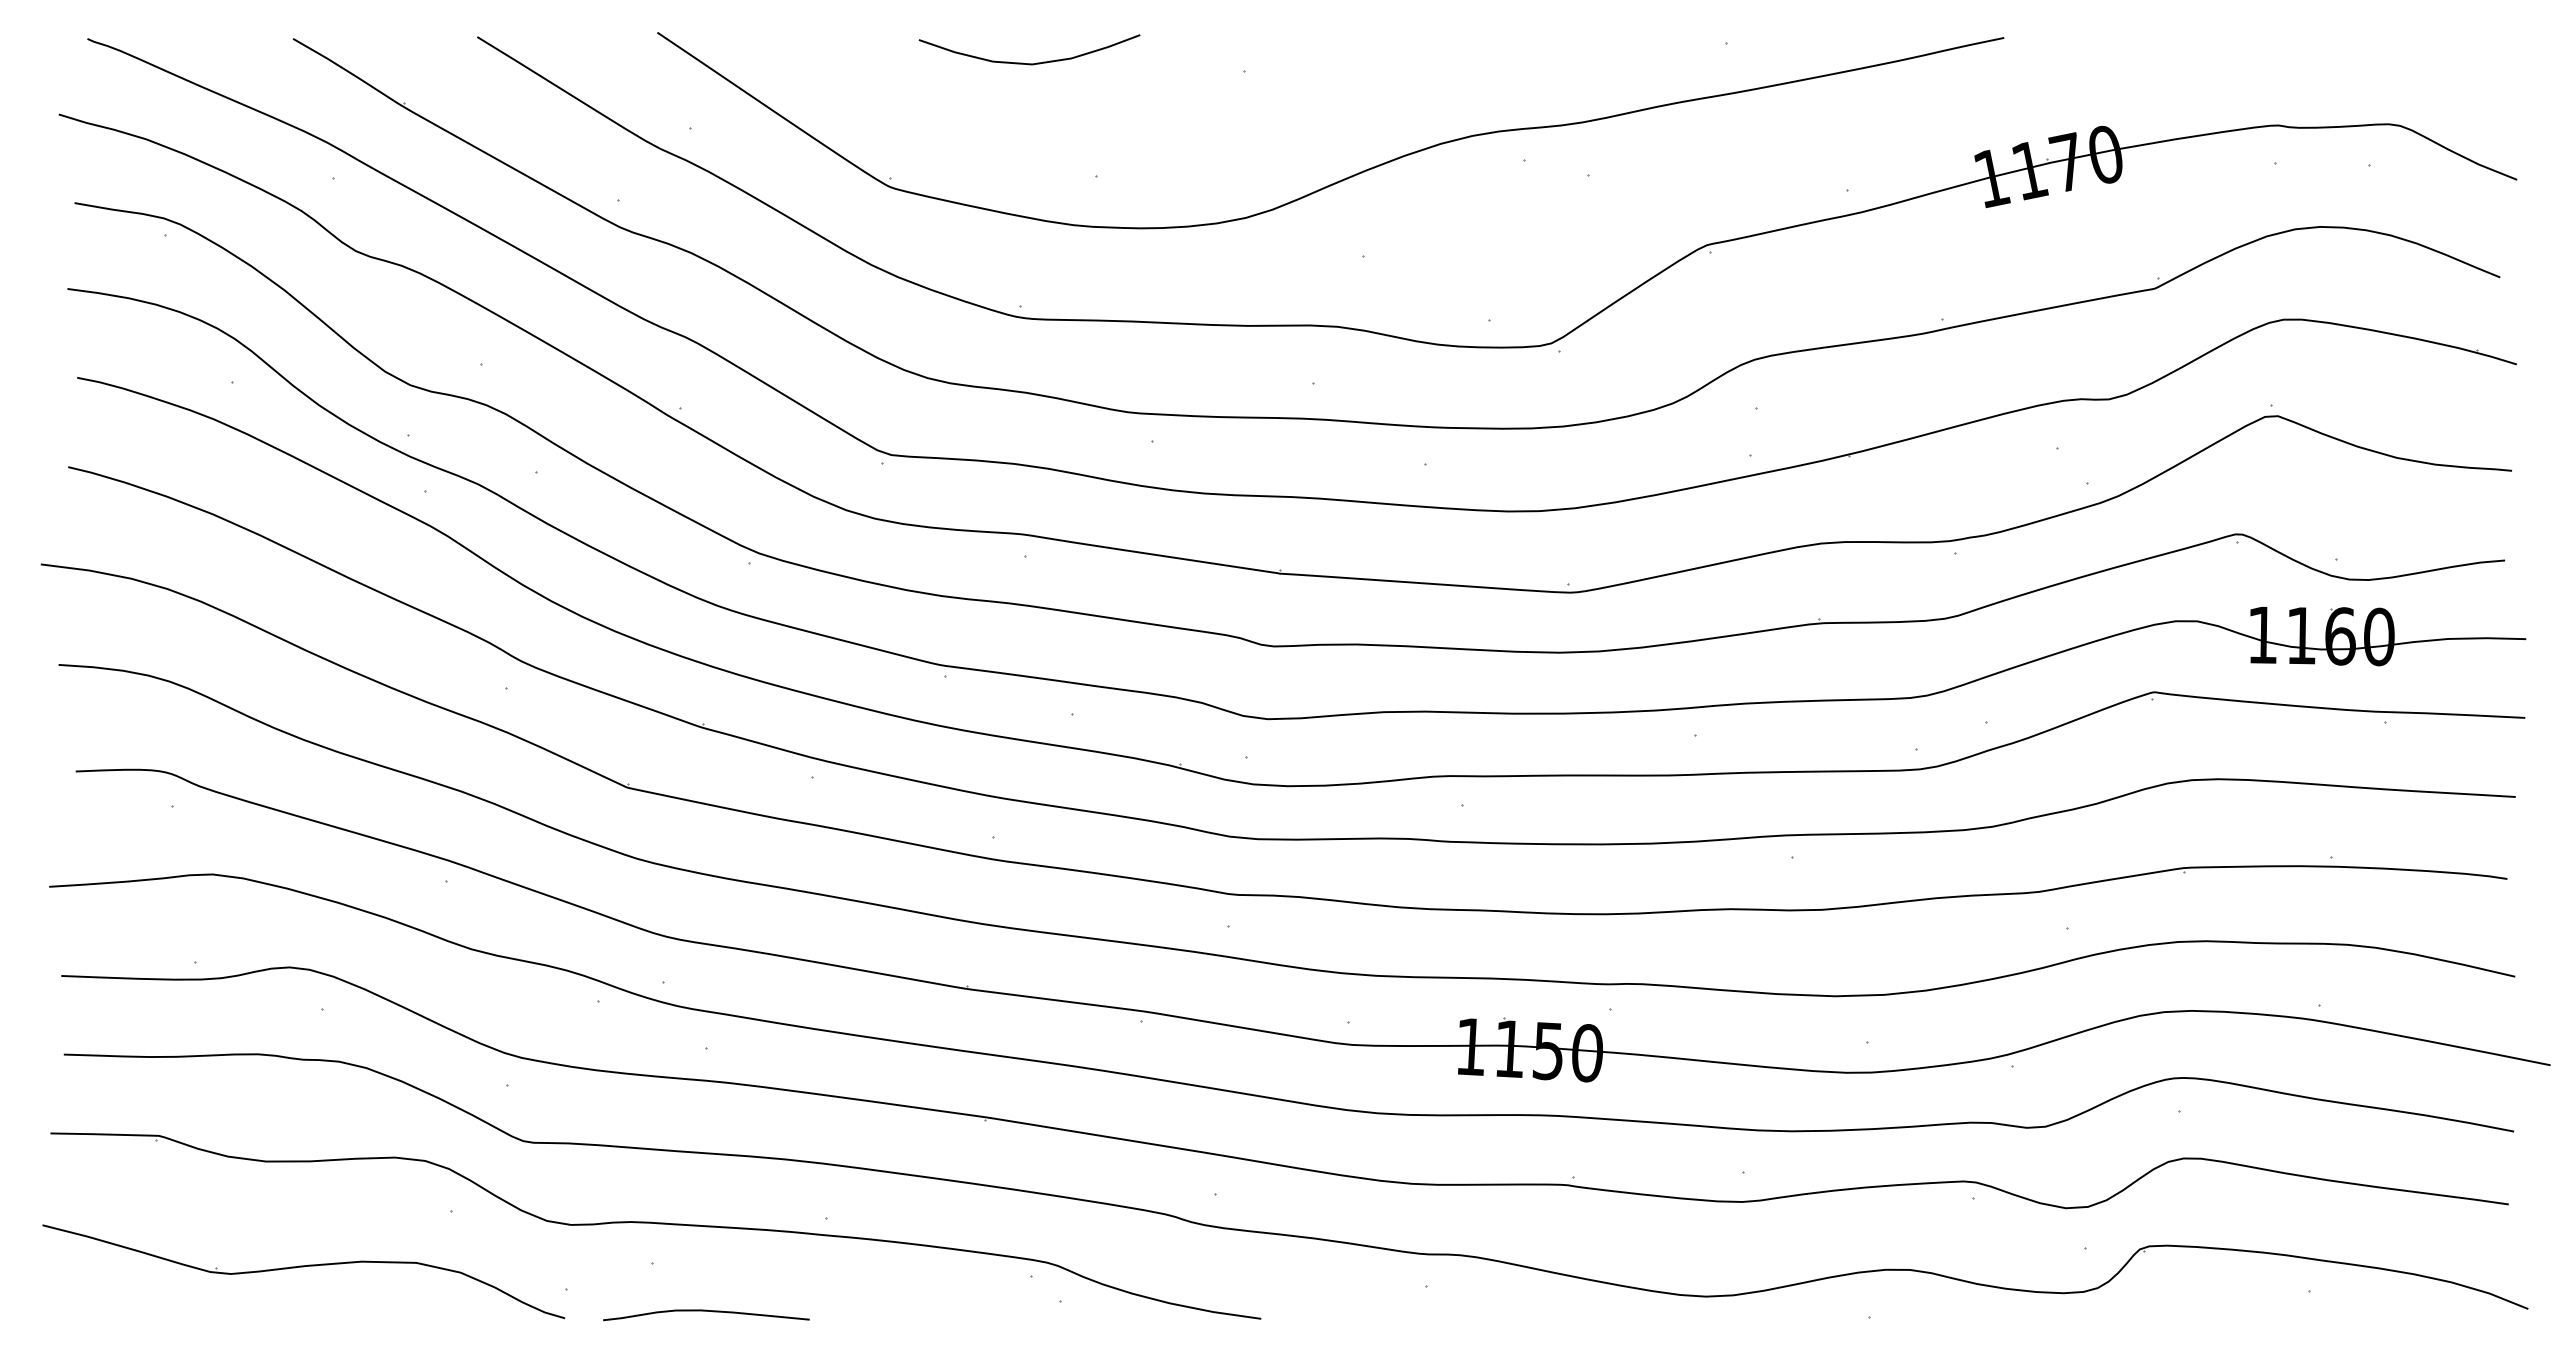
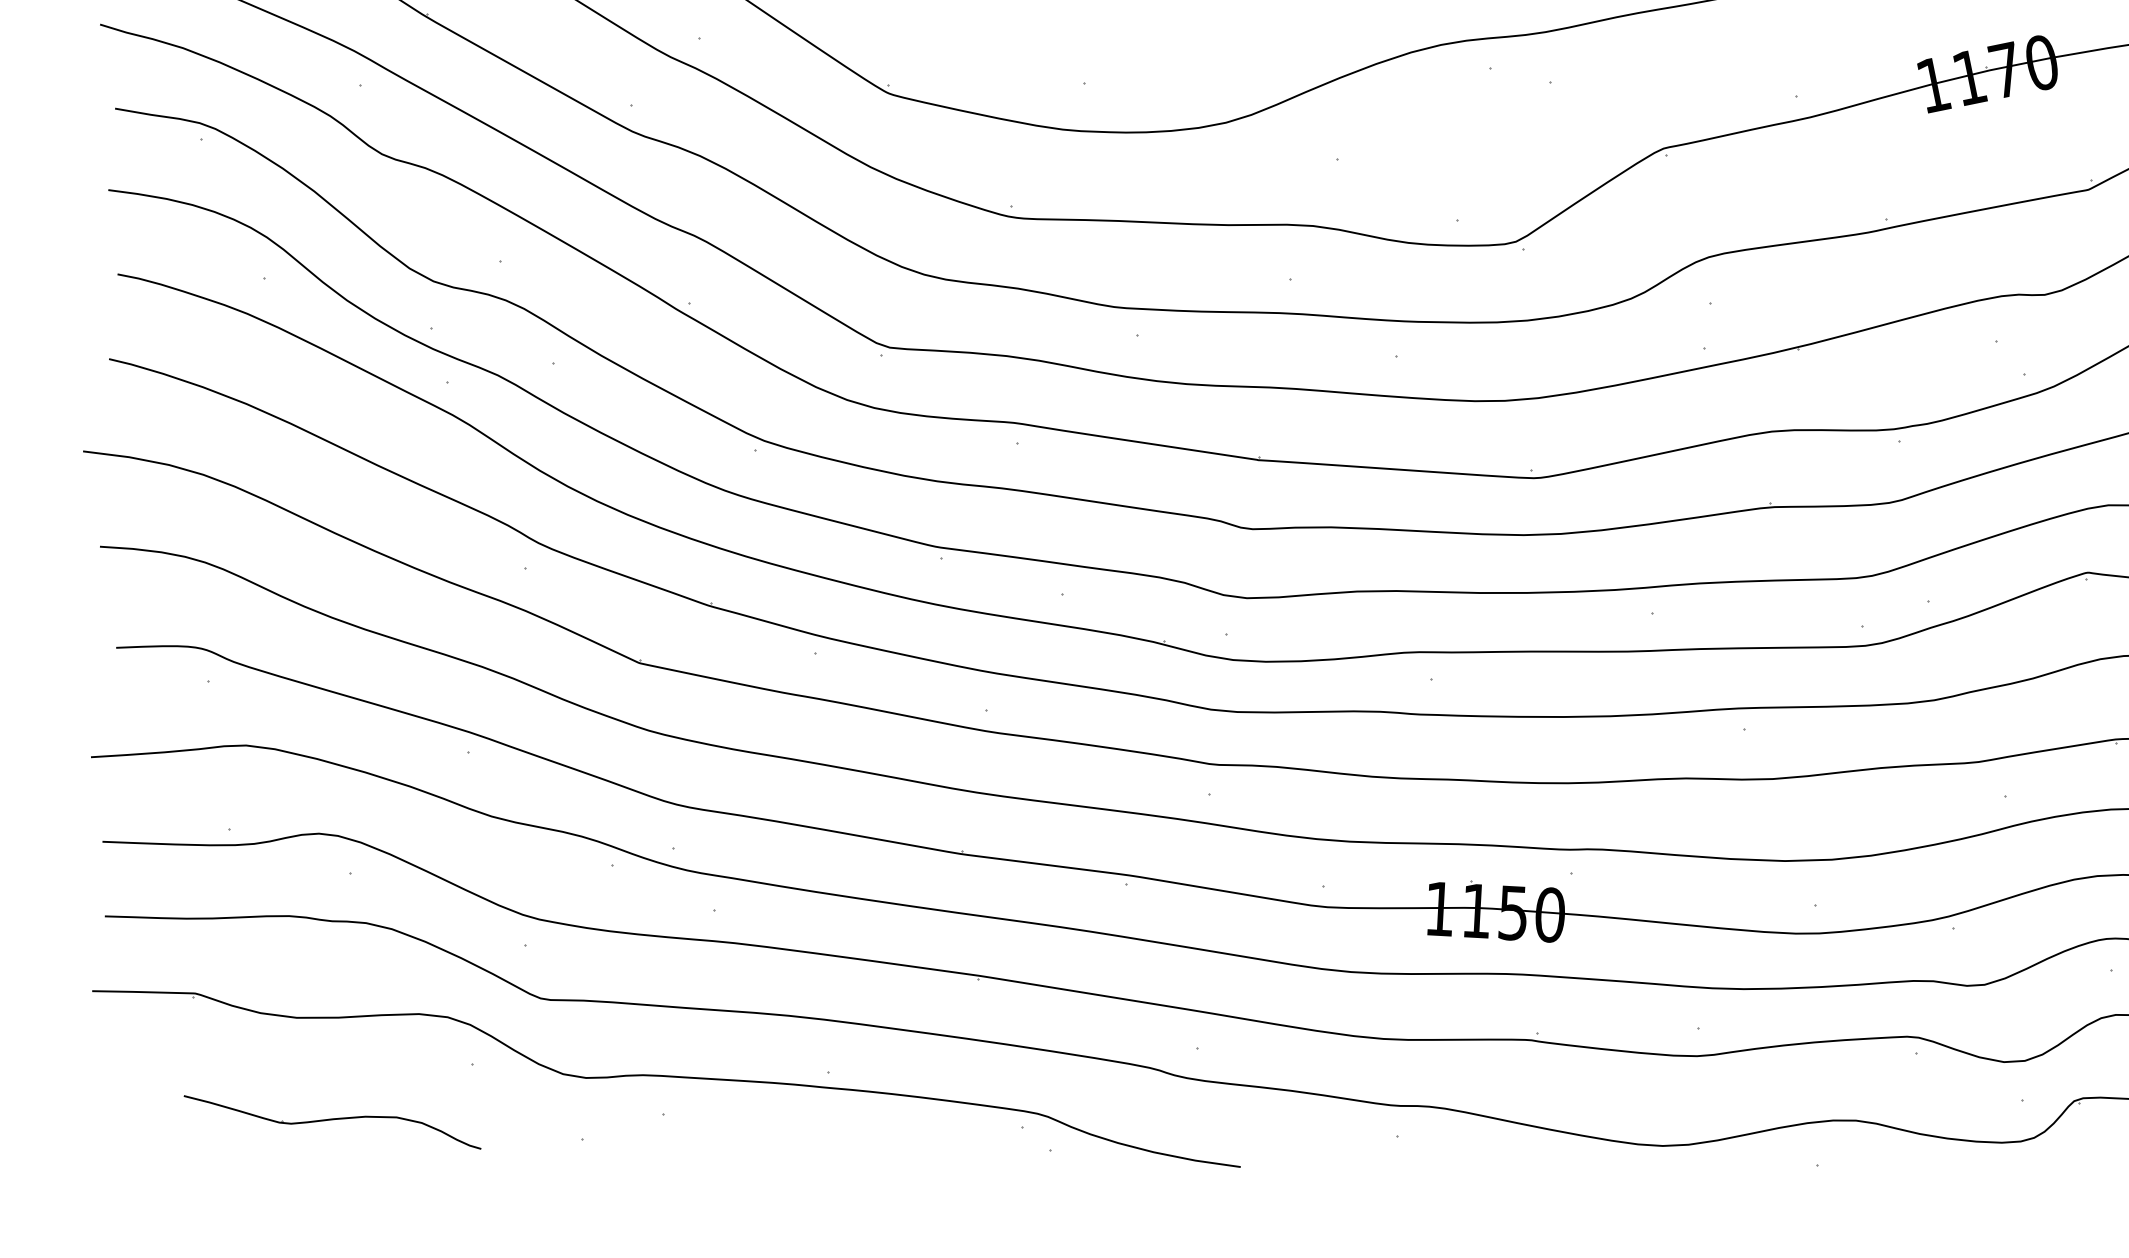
part: (303, 1271) -> (332, 1122), size x0.6
curve: (706, 1311) -> (714, 1160), removed

